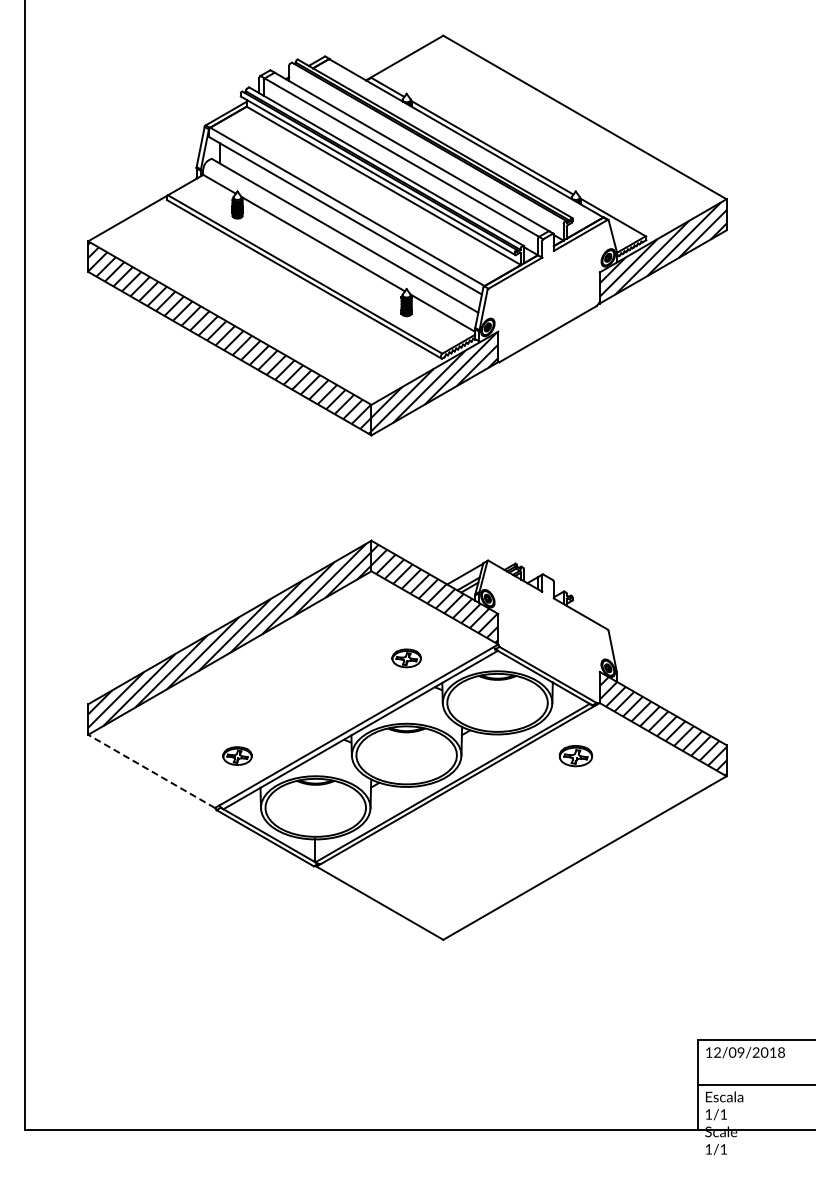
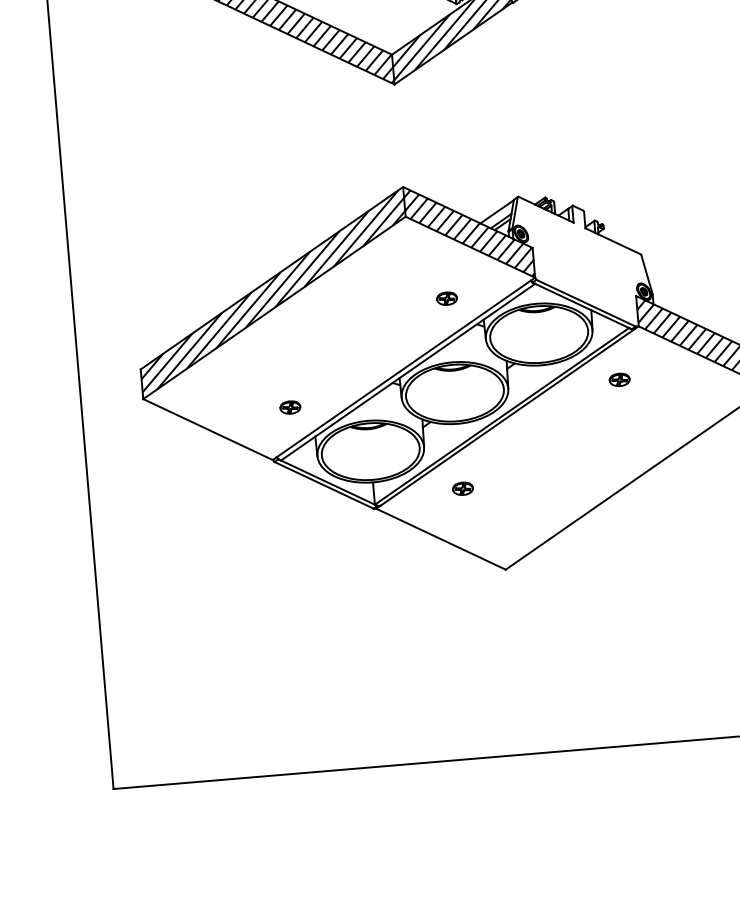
part: (406, 658) -> (446, 298), size x0.71
part: (237, 755) -> (290, 407), size x0.71
part: (575, 755) -> (619, 379), size x0.62
line: (151, 771) -> (207, 429), dashed -> solid
part: (406, 853) -> (462, 488), added

